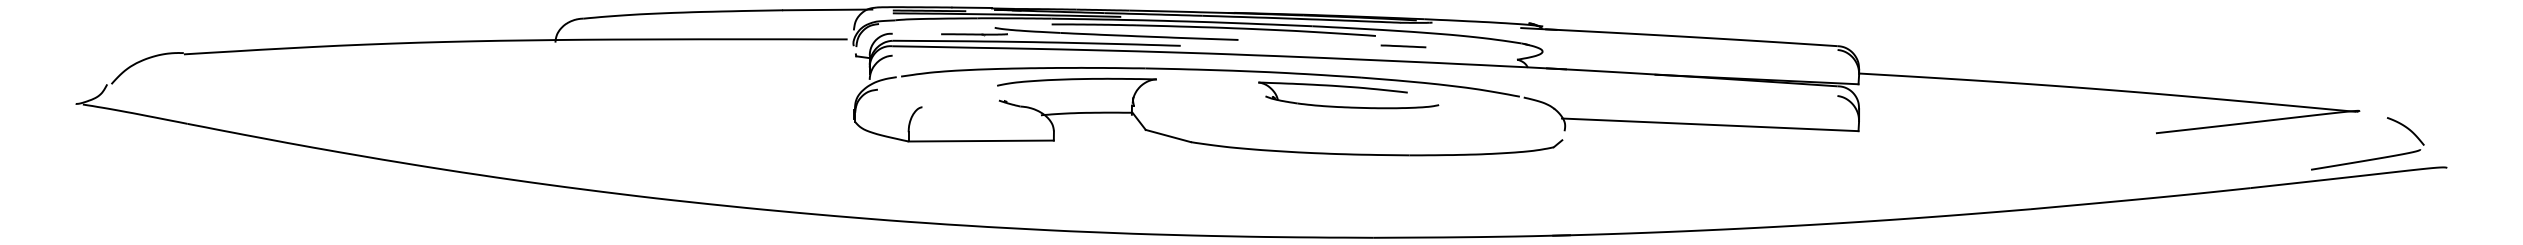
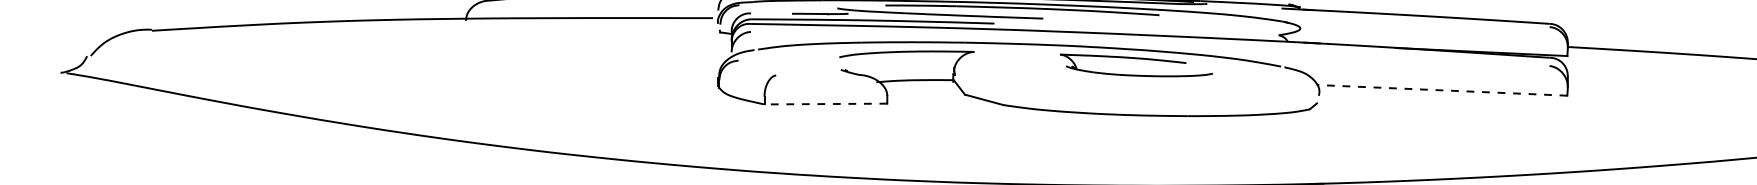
line: (1403, 46) -> (1182, 24), removed
line: (1709, 124) -> (1441, 90), solid -> dashed
line: (981, 141) -> (826, 104), solid -> dashed

